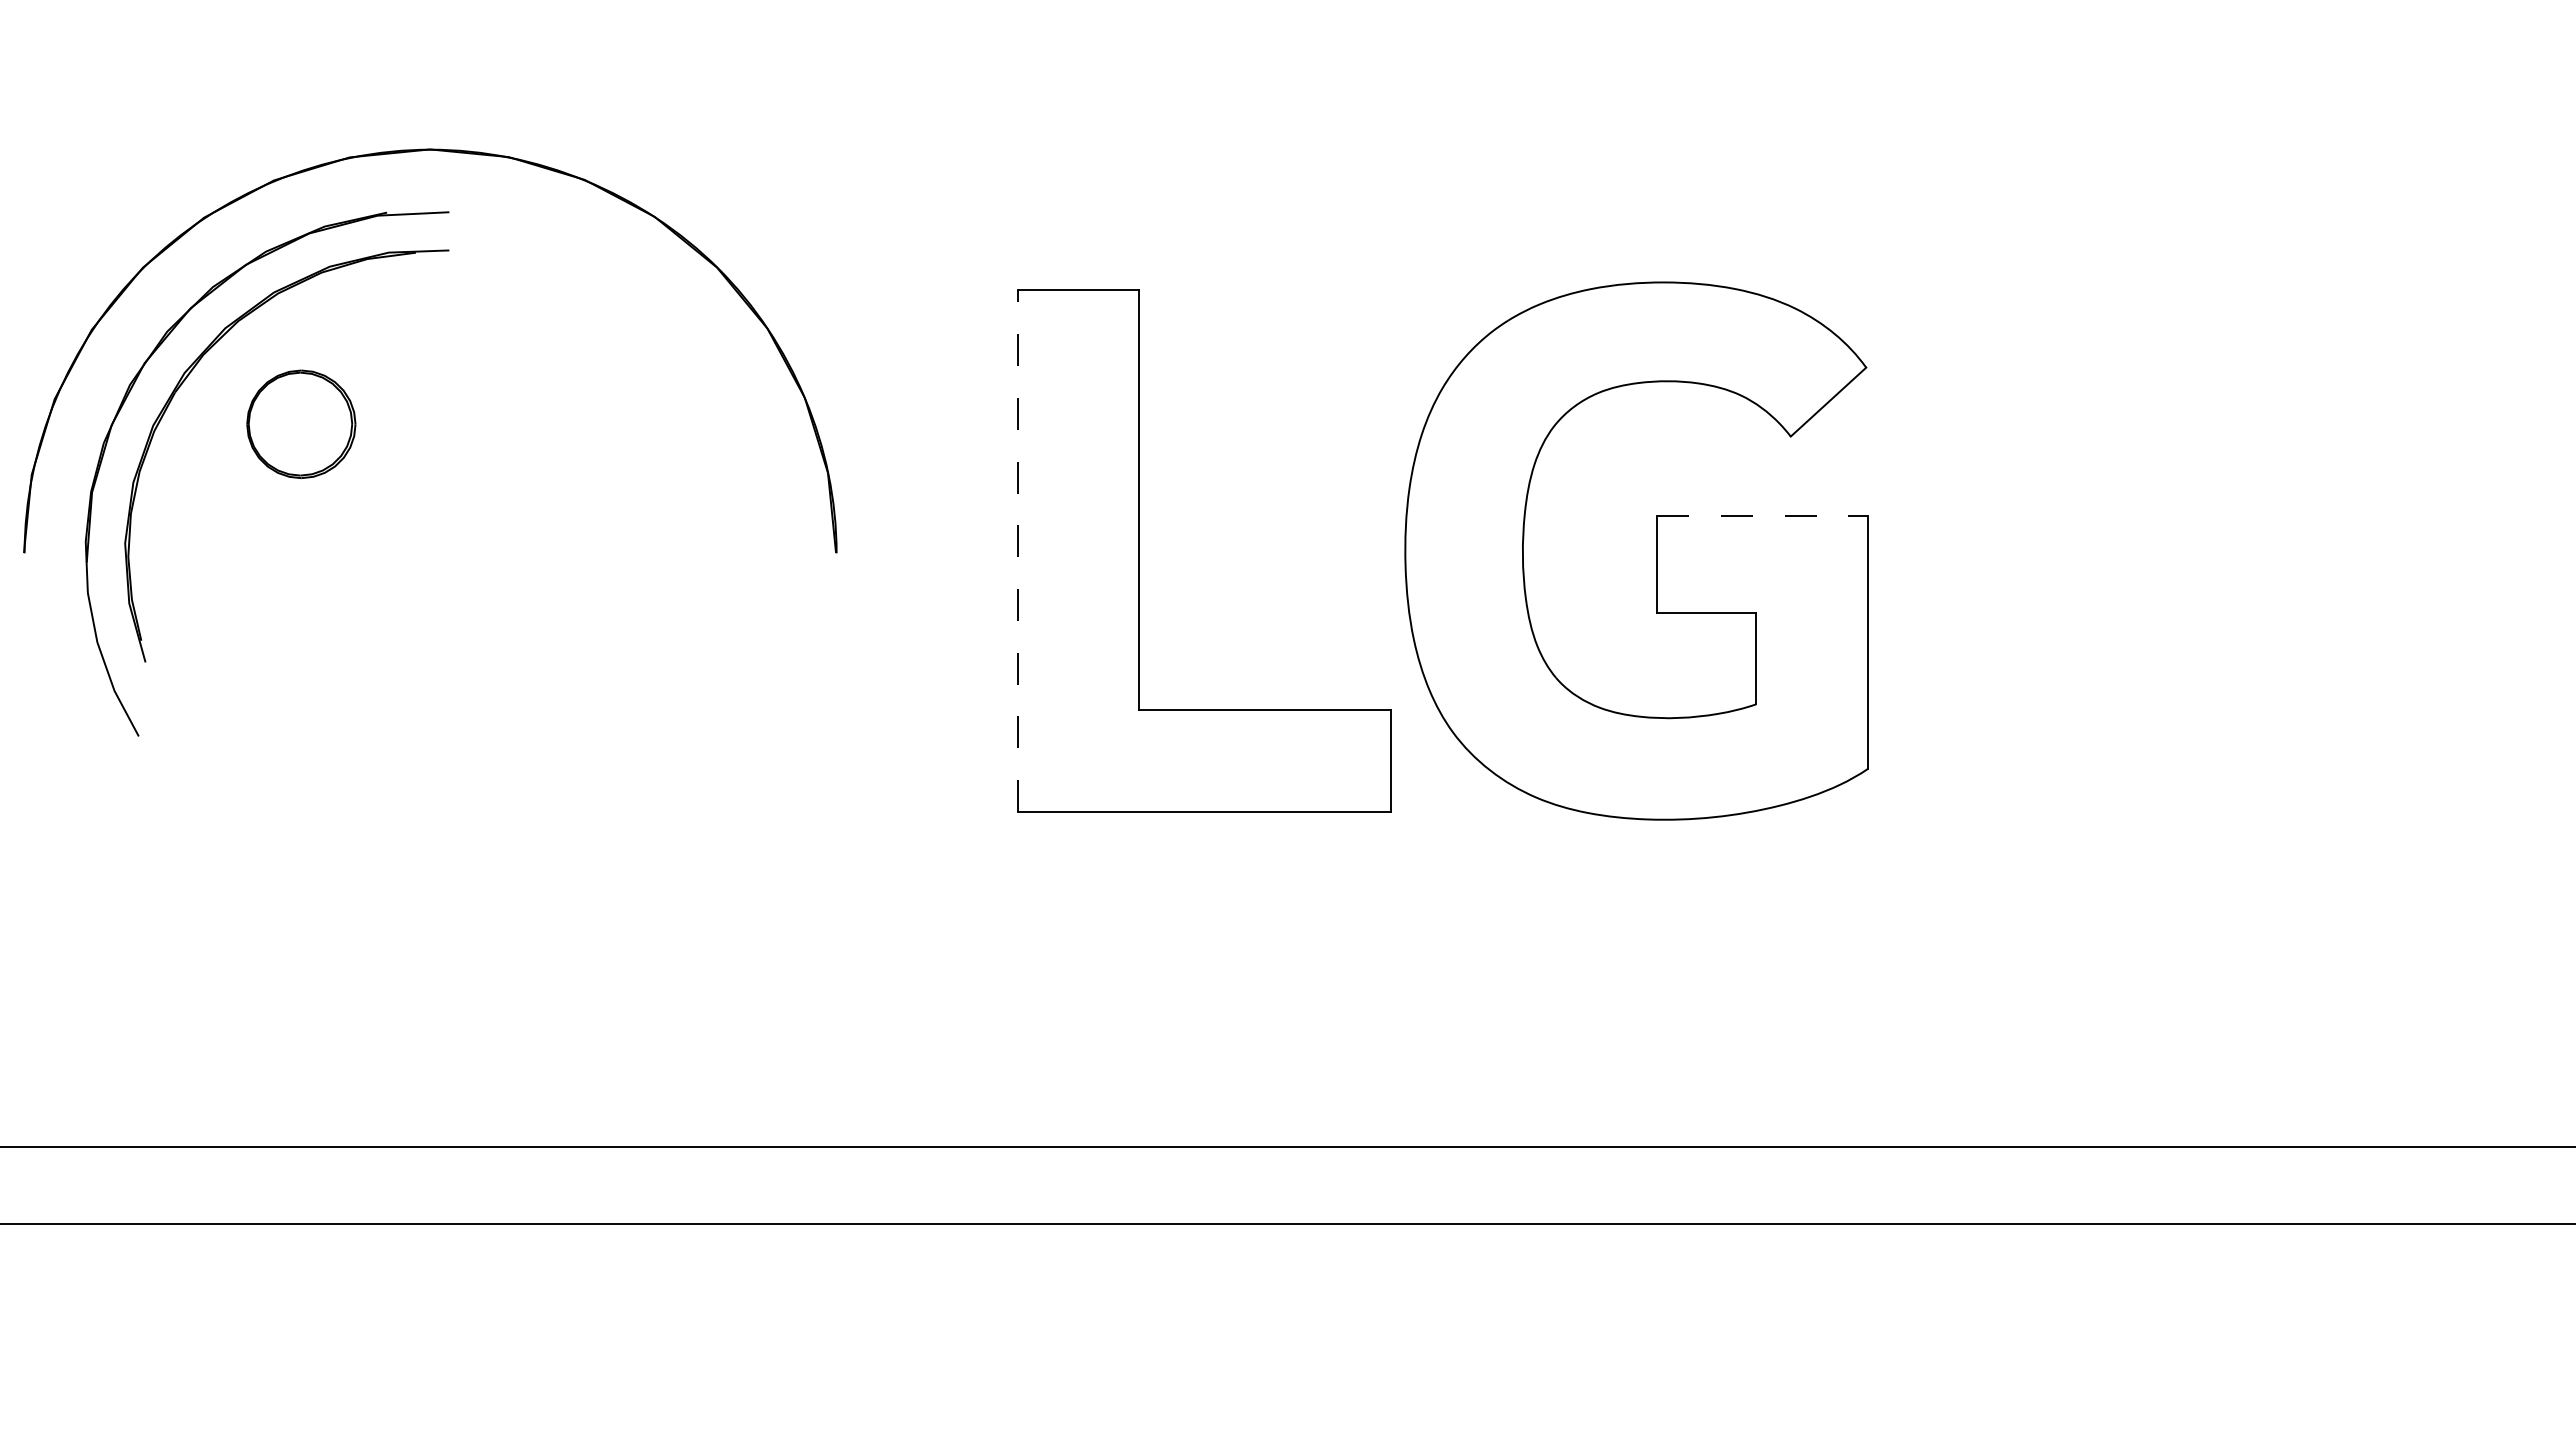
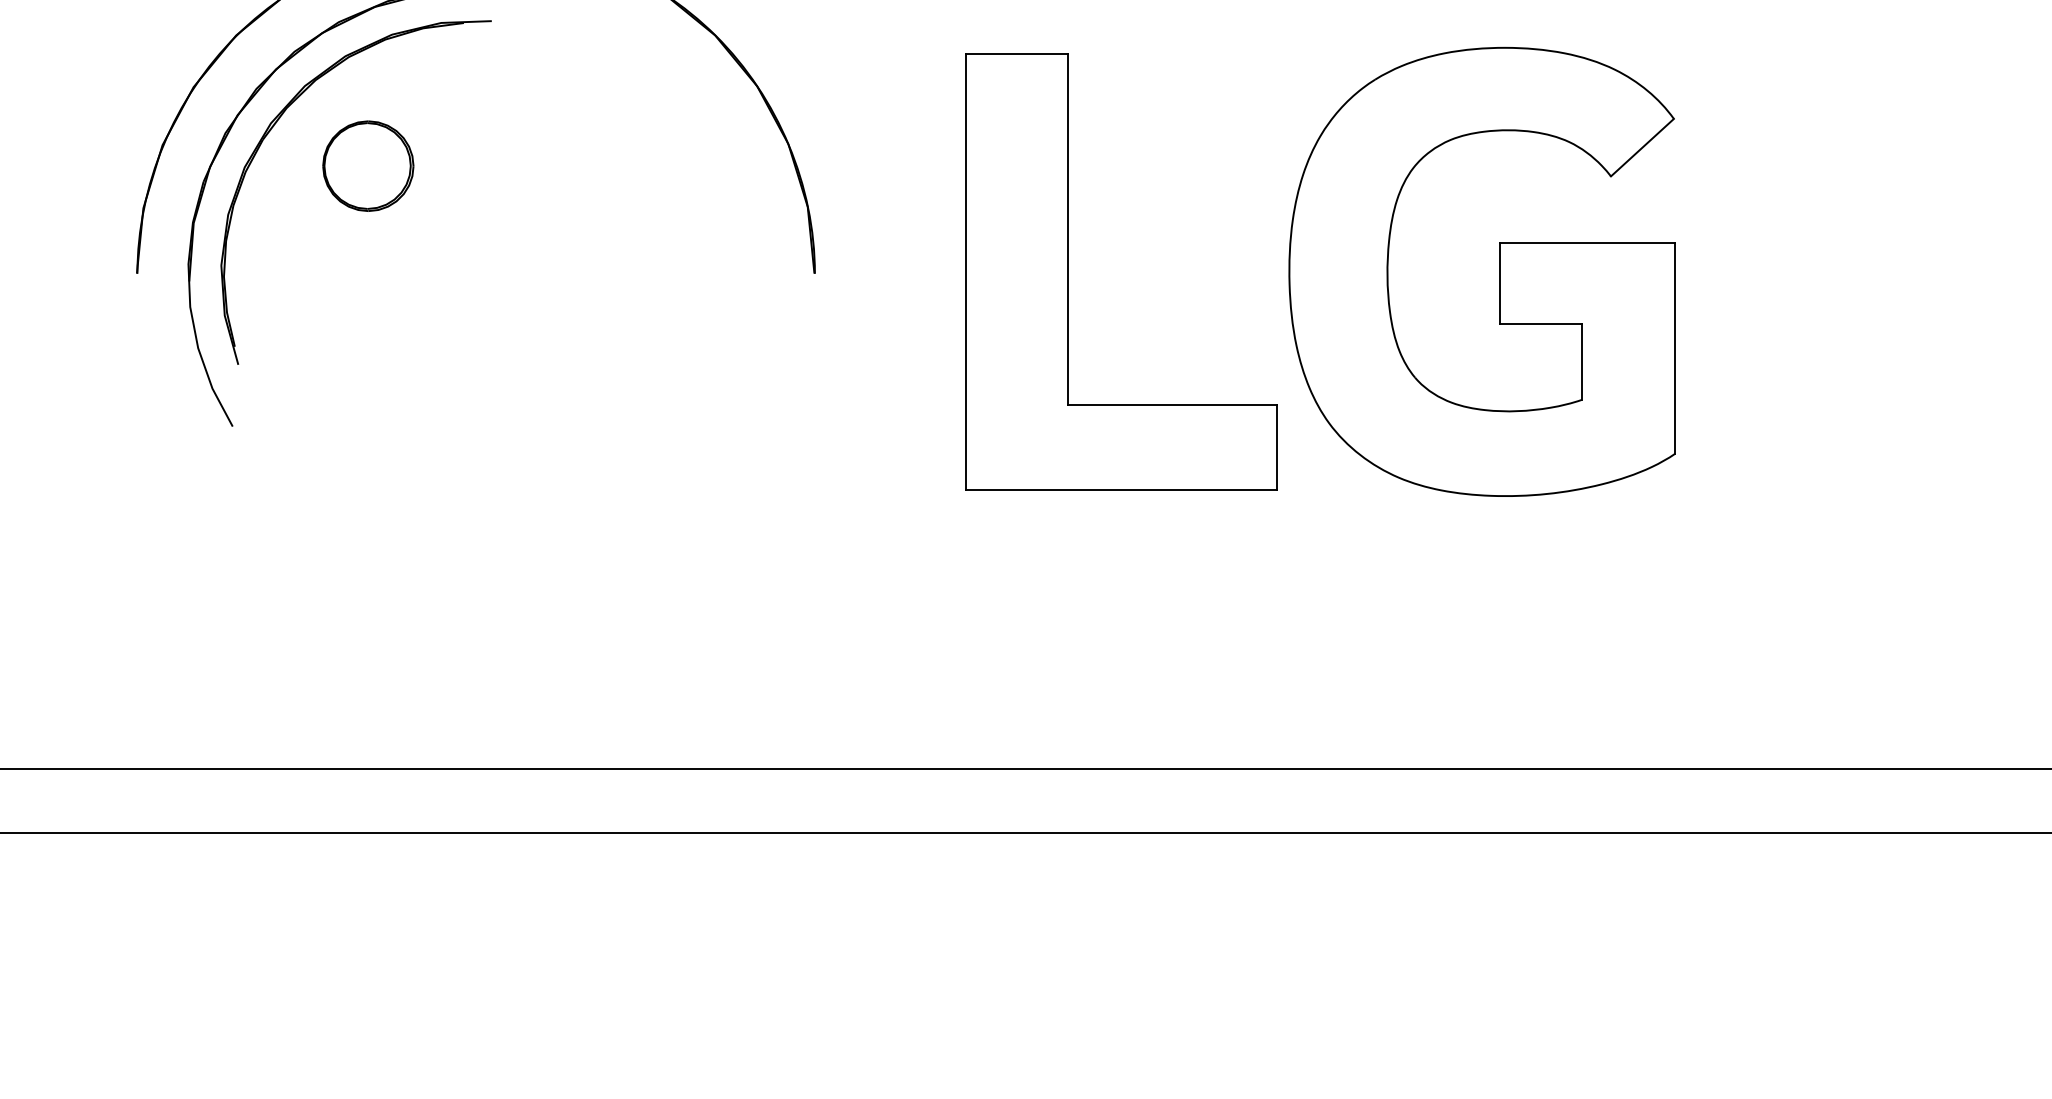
line: (1763, 515) -> (1588, 242), dashed -> solid
line: (1018, 551) -> (966, 272), dashed -> solid

